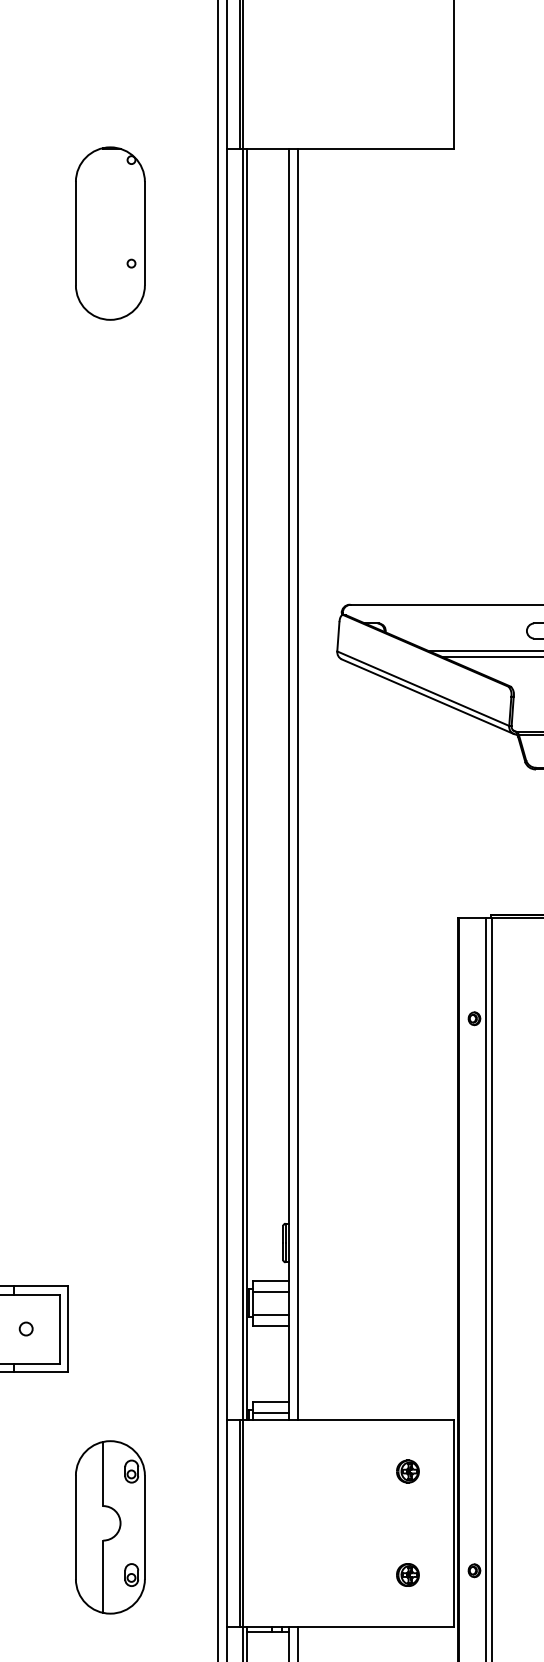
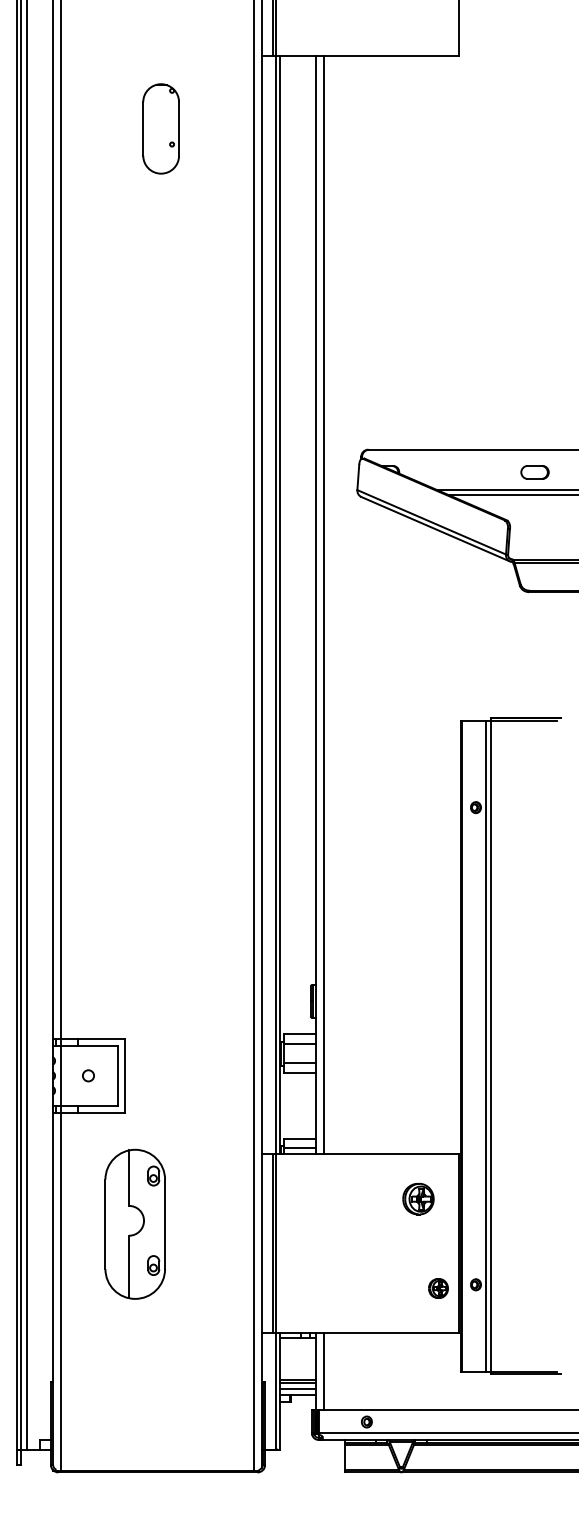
part: (109, 233) -> (160, 128), size x0.6
part: (407, 1470) -> (418, 1198), size x1.6
part: (109, 1526) -> (134, 1223), moved
part: (407, 1575) -> (438, 1288), moved

